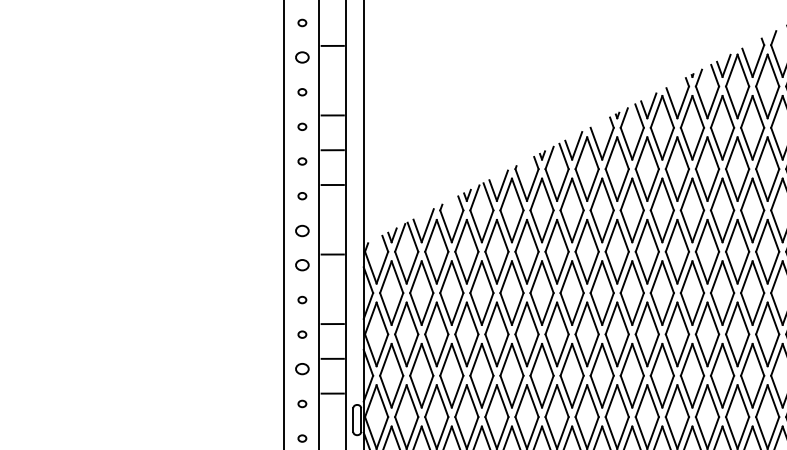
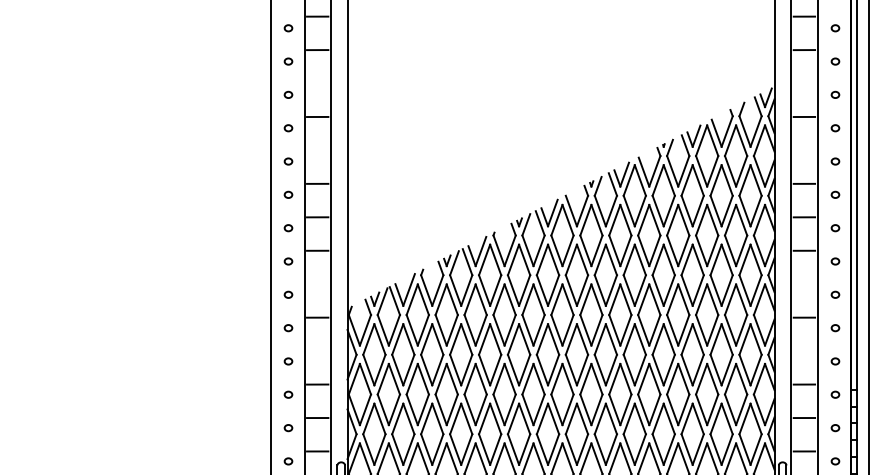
circle: (302, 57) -> (288, 128), size x0.62
circle: (302, 230) -> (288, 294), size x0.62
circle: (302, 265) -> (288, 328), size x0.62
circle: (302, 369) -> (288, 428), size x0.62

